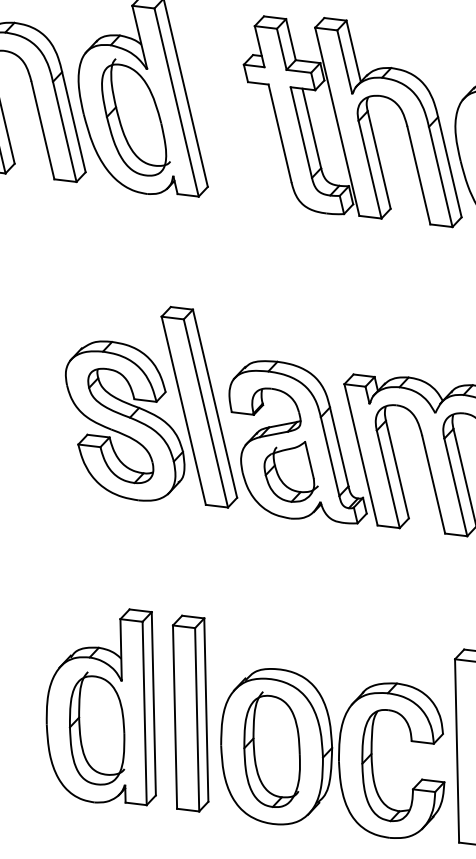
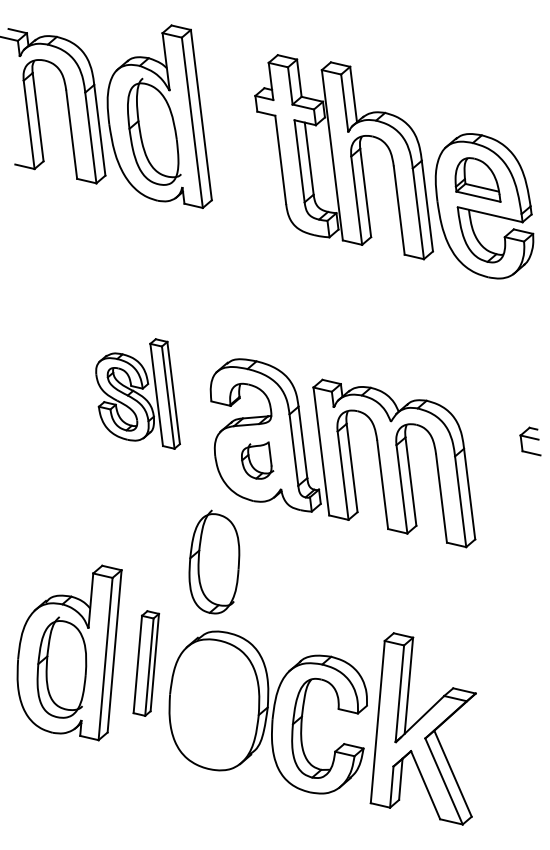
part: (148, 412) -> (137, 393), size x0.6
part: (290, 472) -> (257, 460), size x0.7
part: (191, 713) -> (146, 663), size x0.6
part: (271, 748) -> (214, 561), moved

